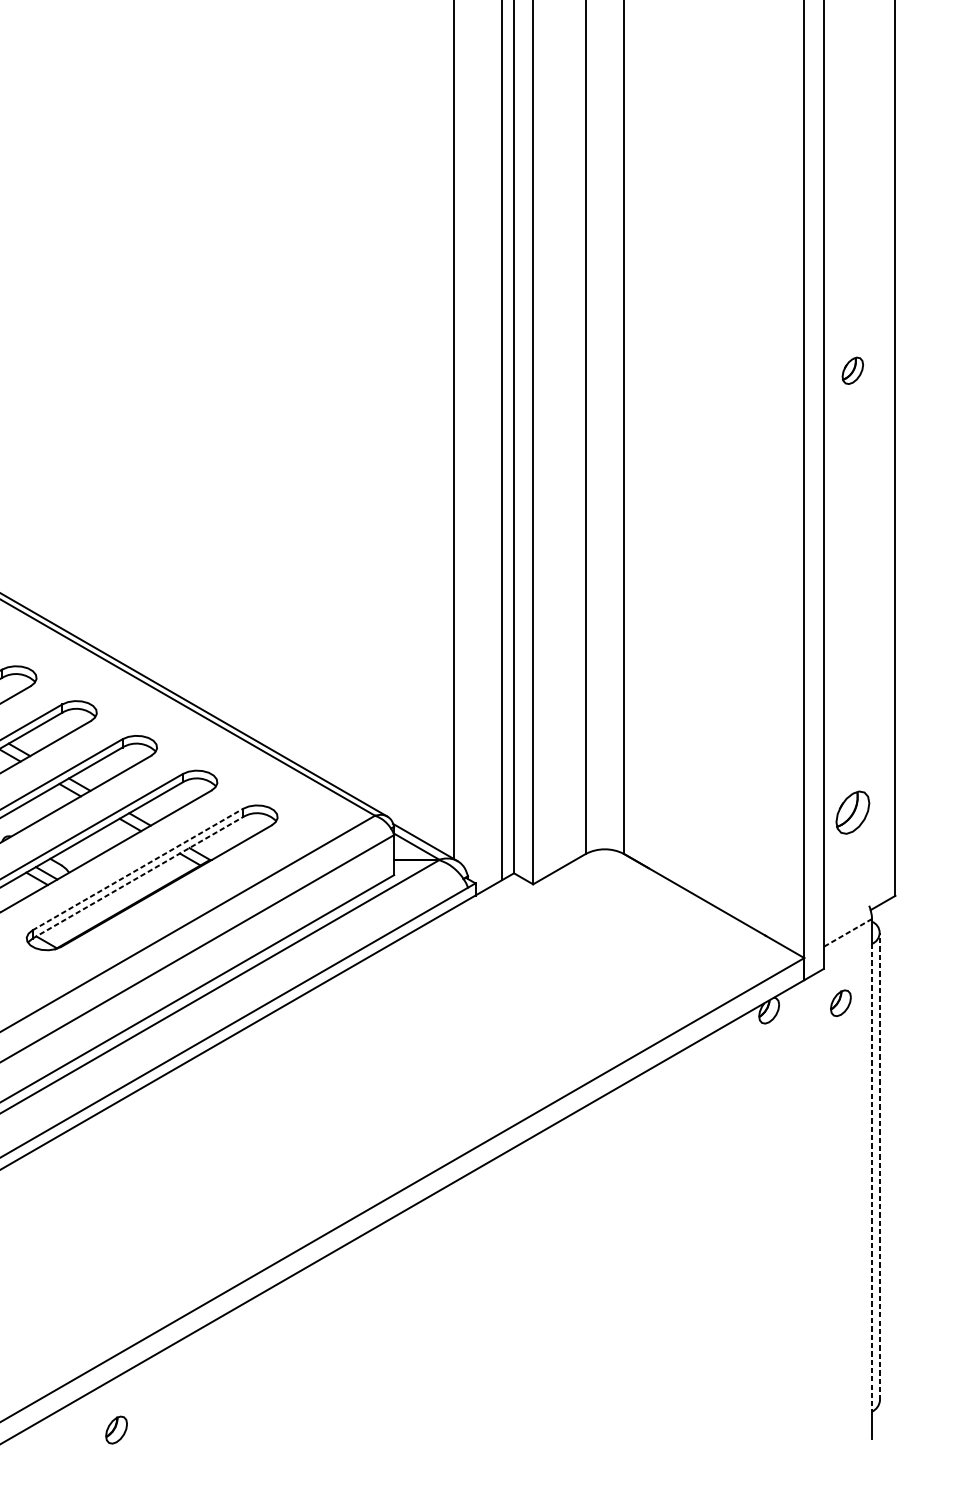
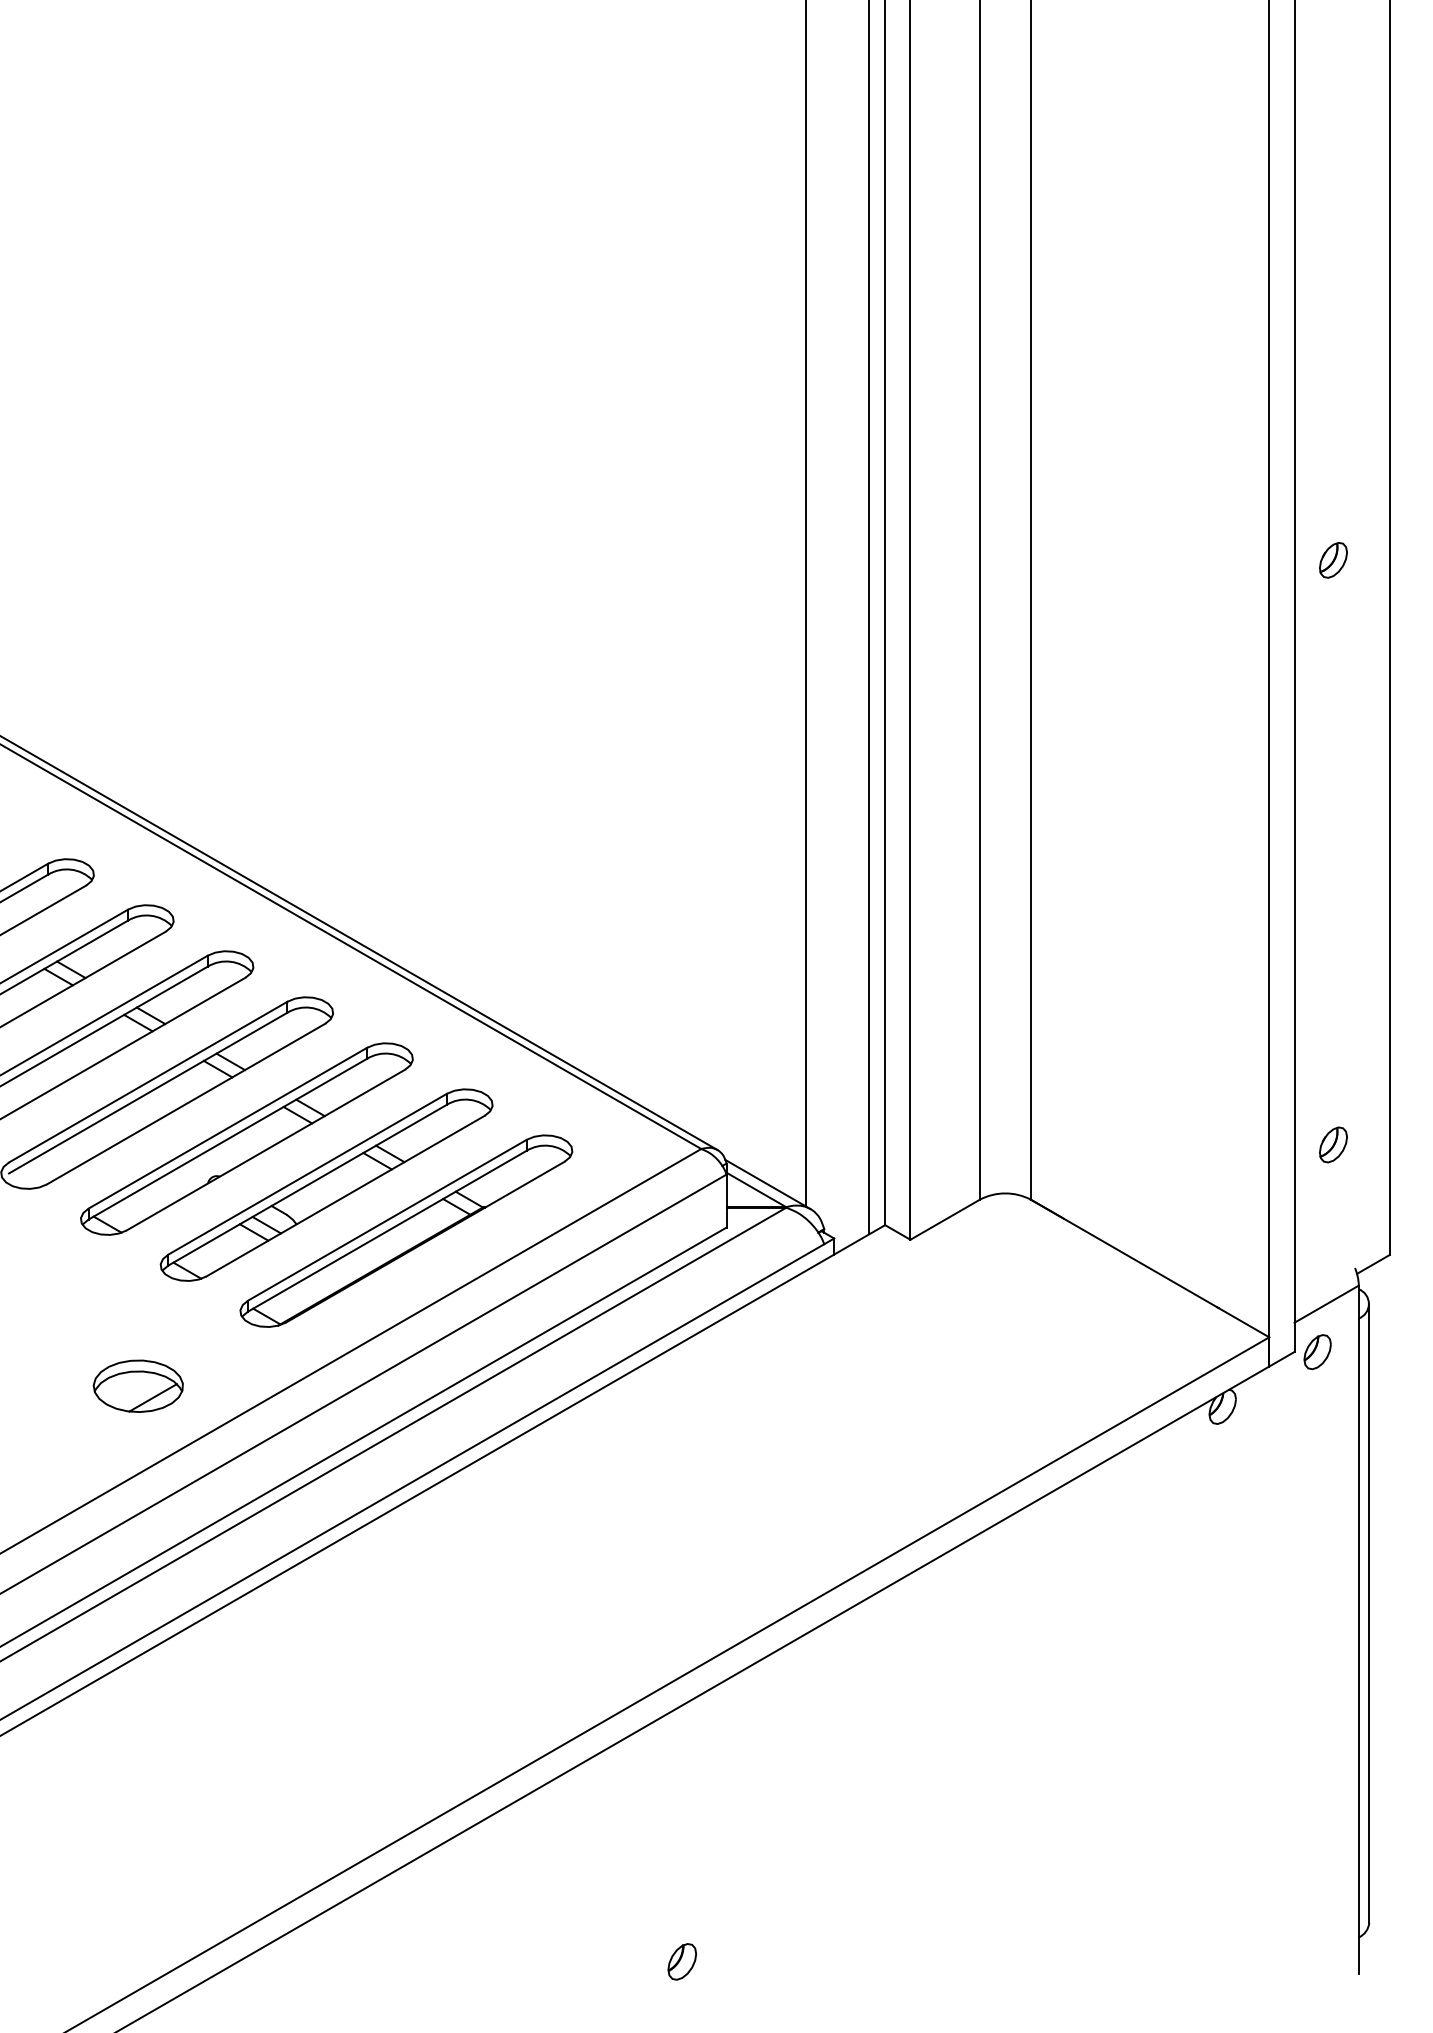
part: (852, 812) -> (1333, 1144), size x0.62
line: (137, 869) -> (387, 1220), dashed -> solid
line: (137, 878) -> (387, 1231), dashed -> solid
line: (847, 933) -> (1326, 1304), dashed -> solid
part: (840, 1003) -> (1317, 1352), moved
line: (880, 1166) -> (1369, 1612), dashed -> solid
line: (871, 1178) -> (1358, 1628), dashed -> solid
part: (116, 1429) -> (682, 1961), moved

